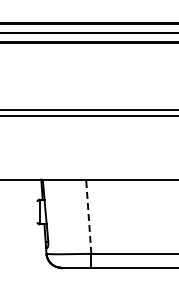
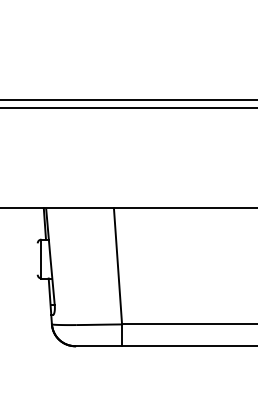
line: (88, 216) -> (117, 266), dashed -> solid

